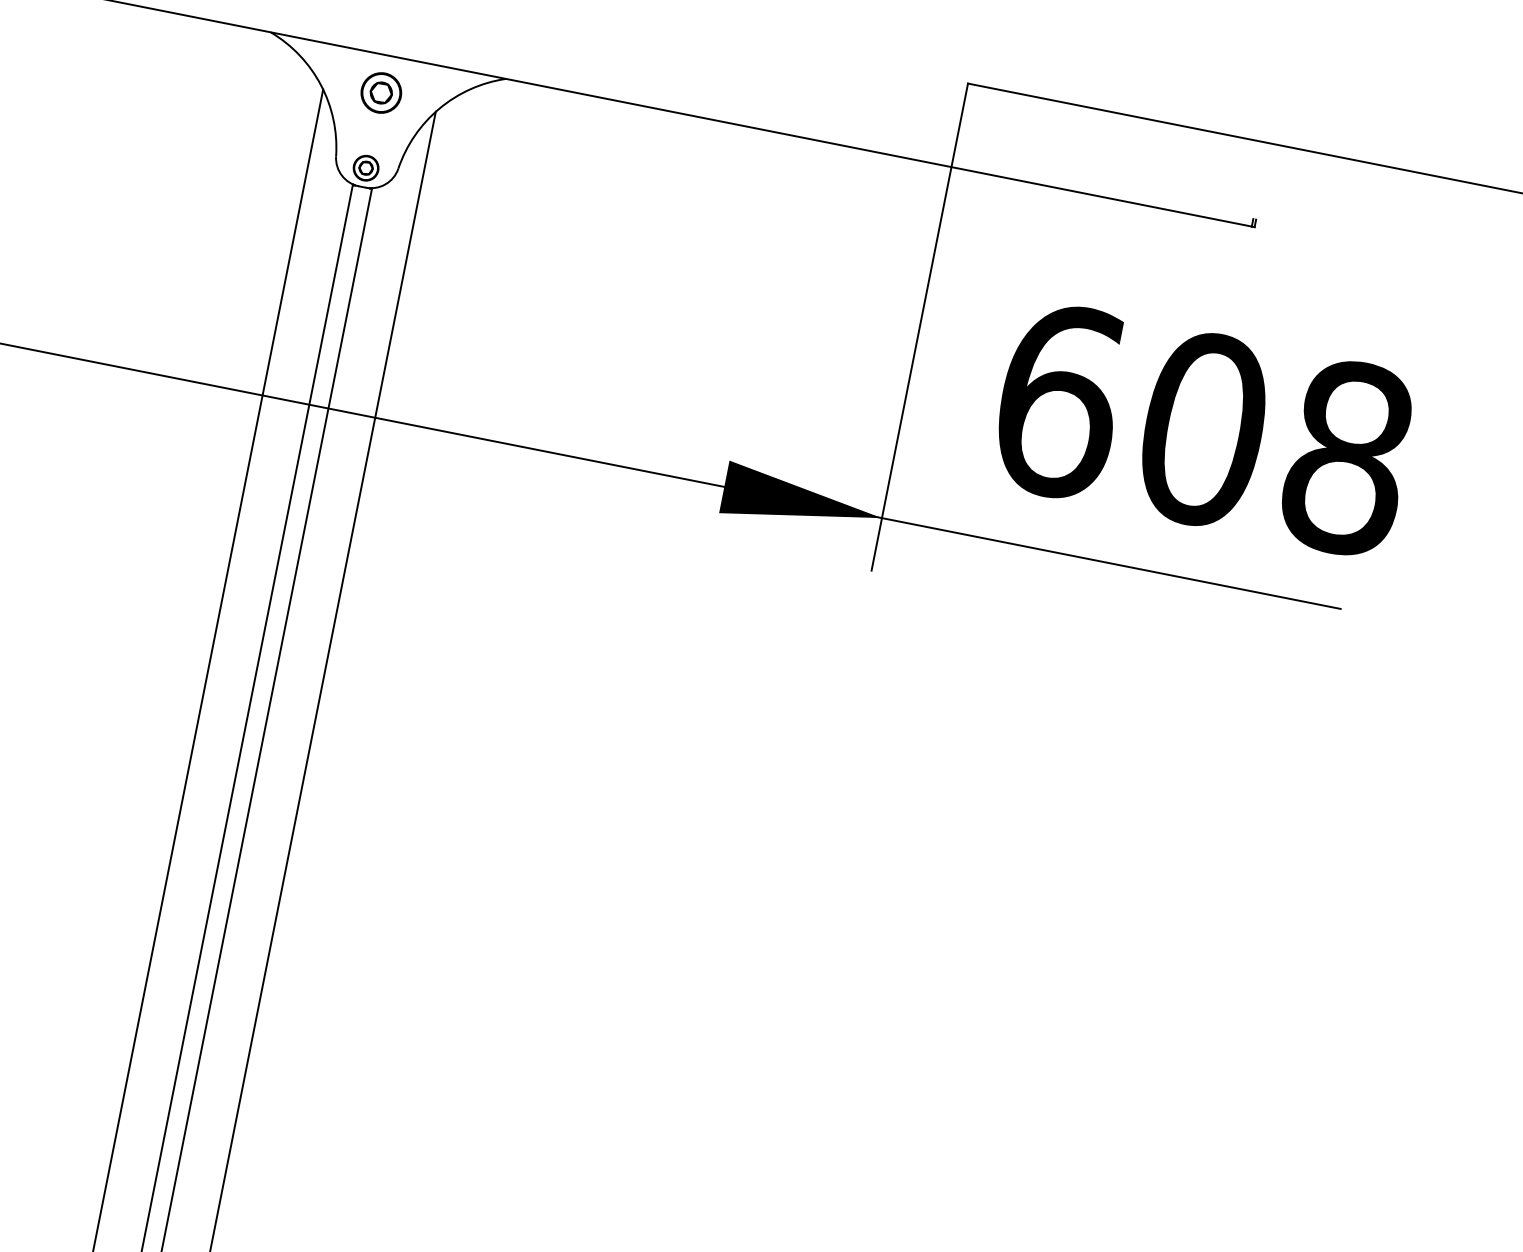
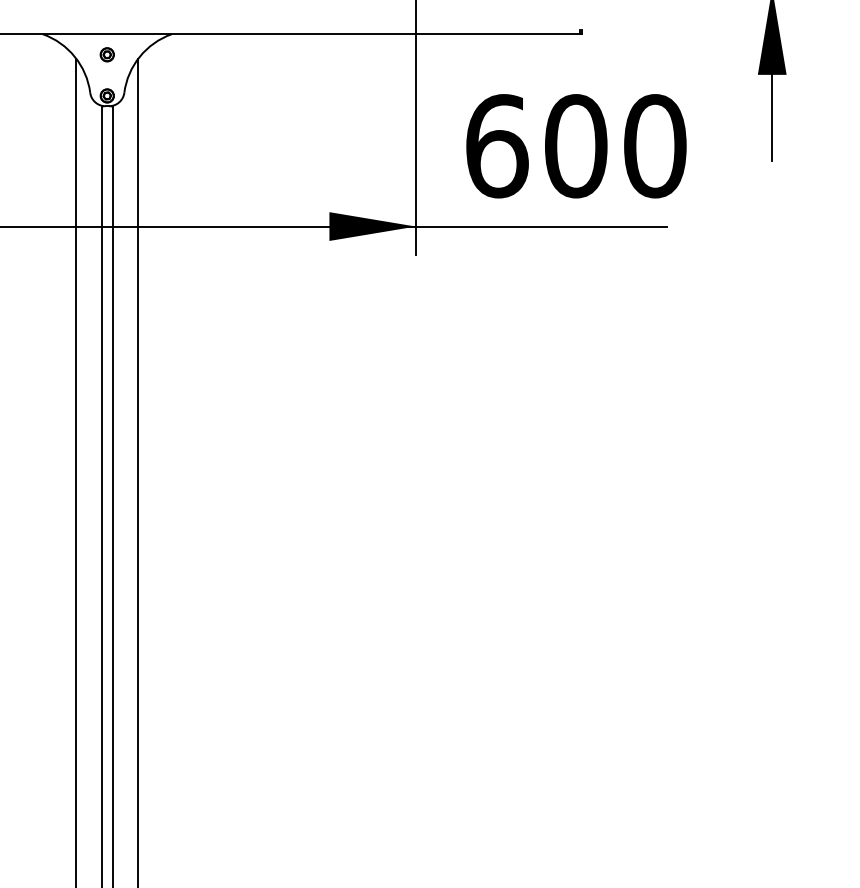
part: (379, 92) -> (106, 54), size x0.62
text: (1348, 458) -> (655, 146), 608 -> 600

